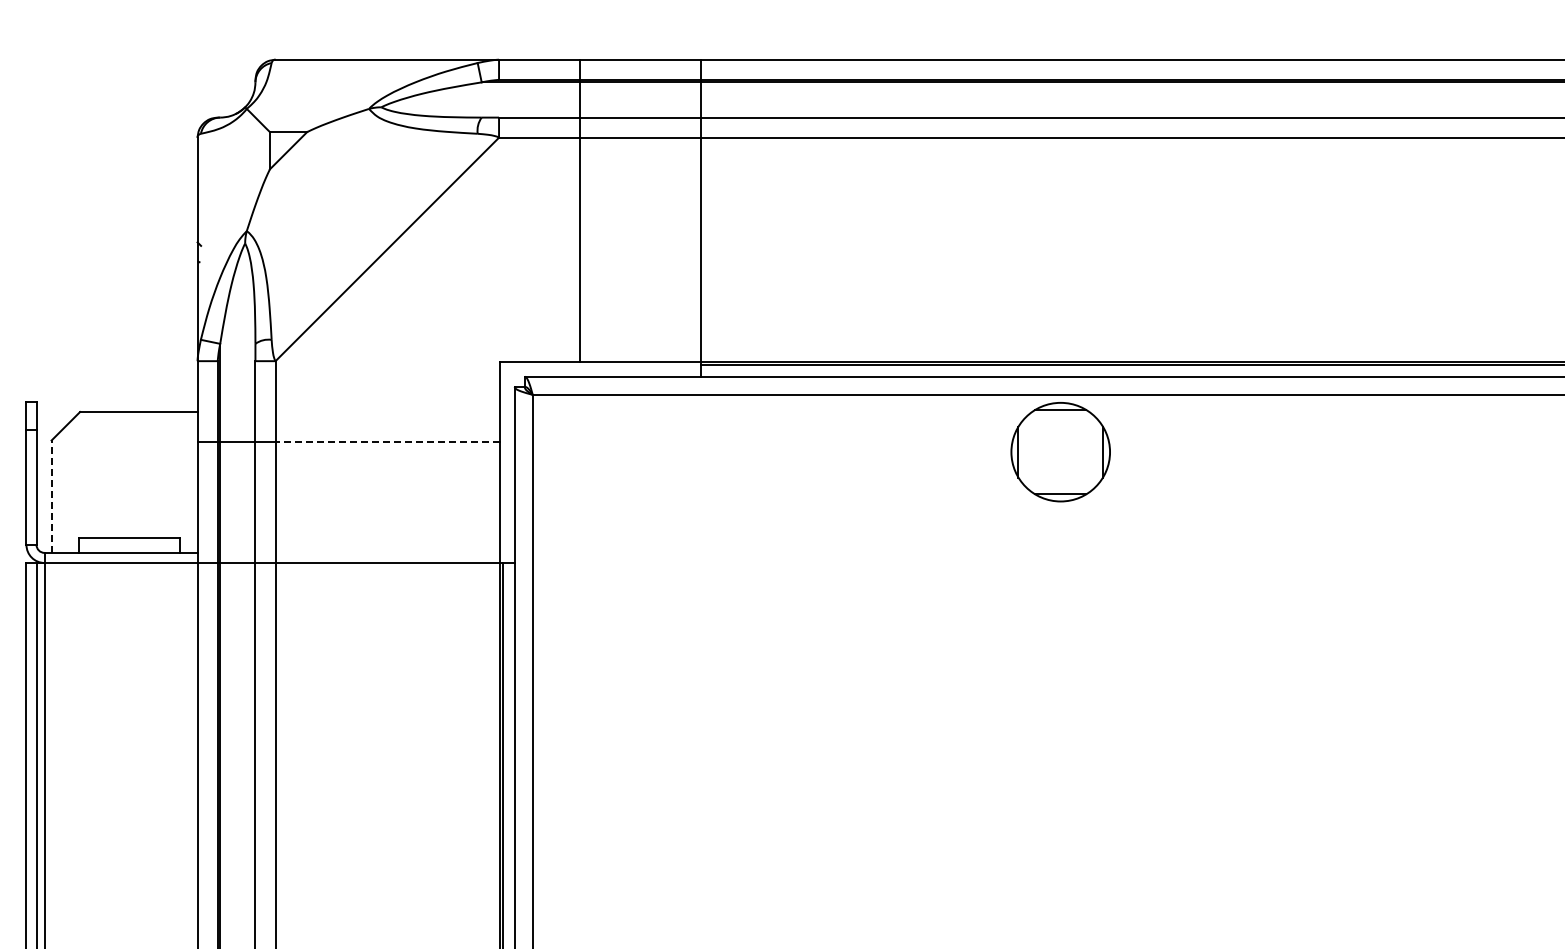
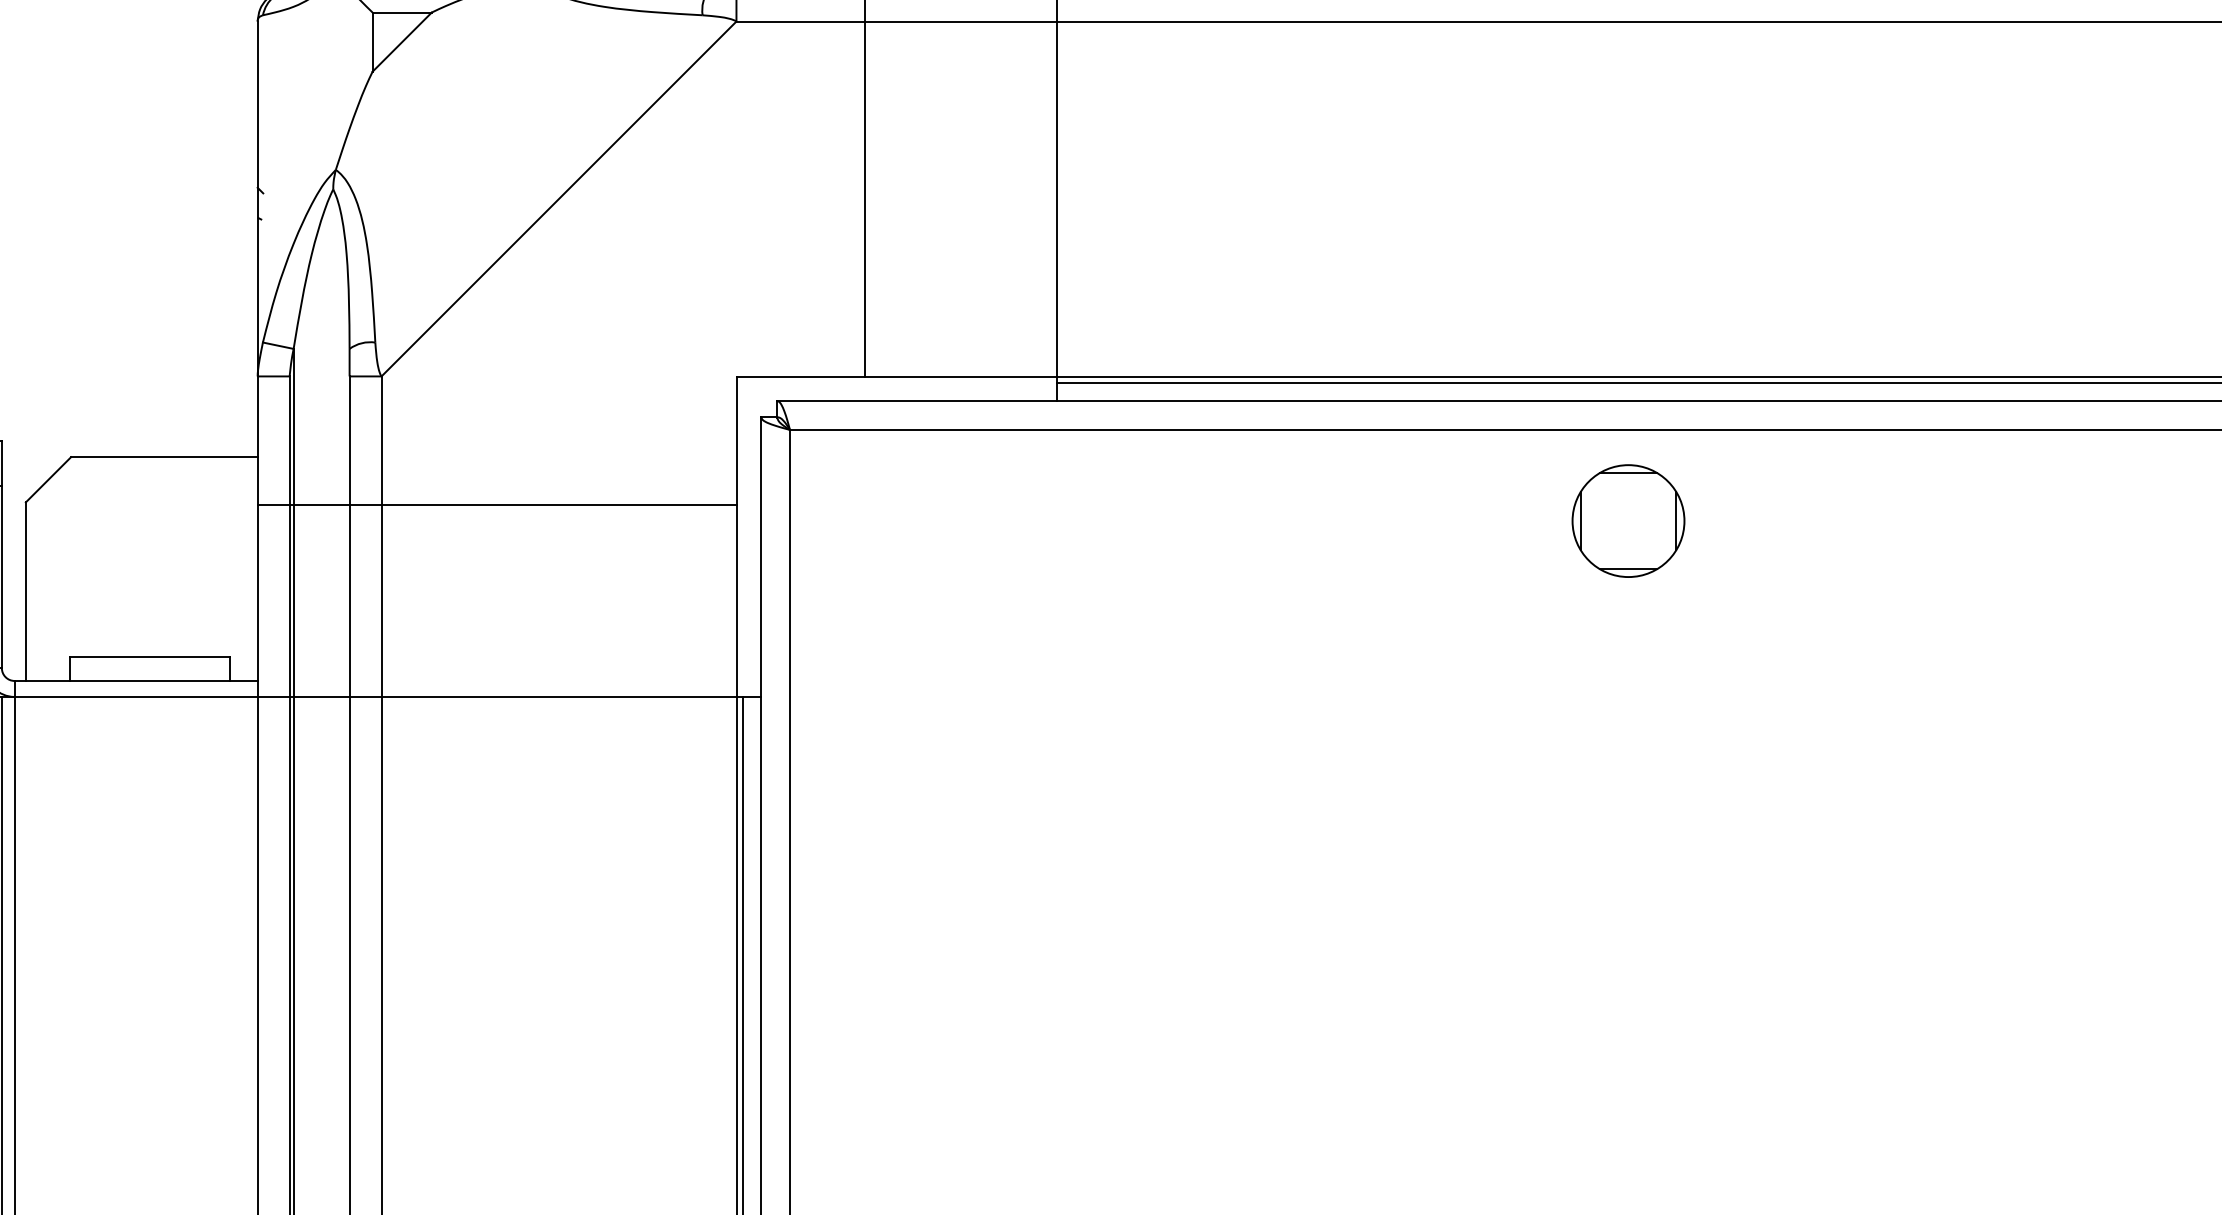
line: (387, 442) -> (559, 505), dashed -> solid
part: (1060, 452) -> (1628, 521), size x0.71
line: (51, 496) -> (25, 591), dashed -> solid

